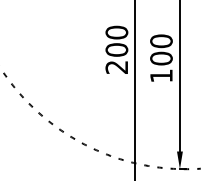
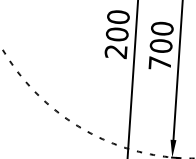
text: (161, 75) -> (160, 62), 100 -> 700

